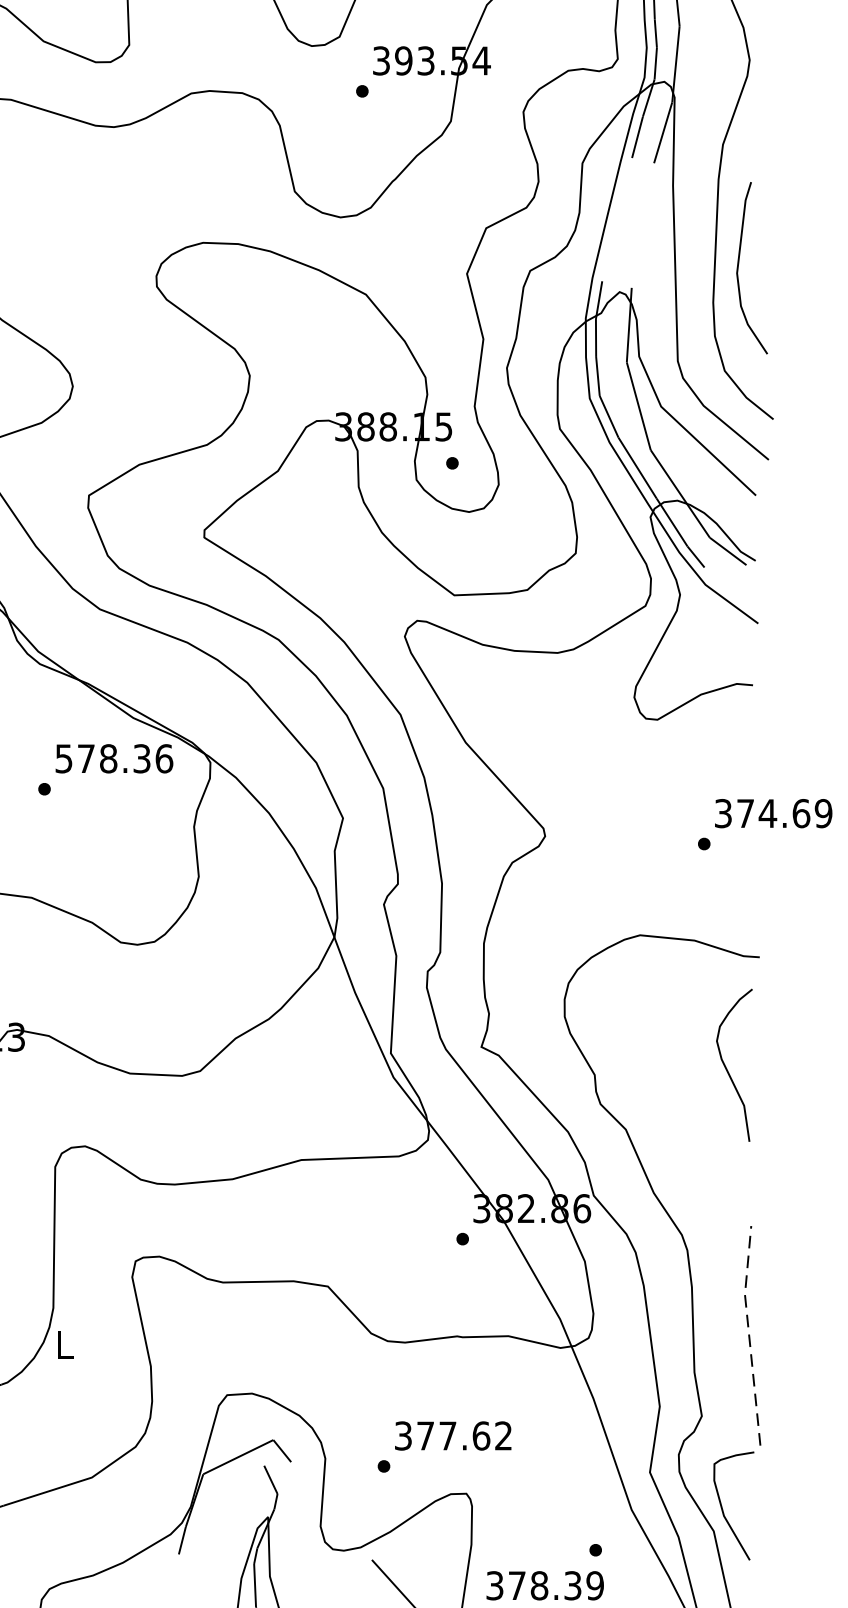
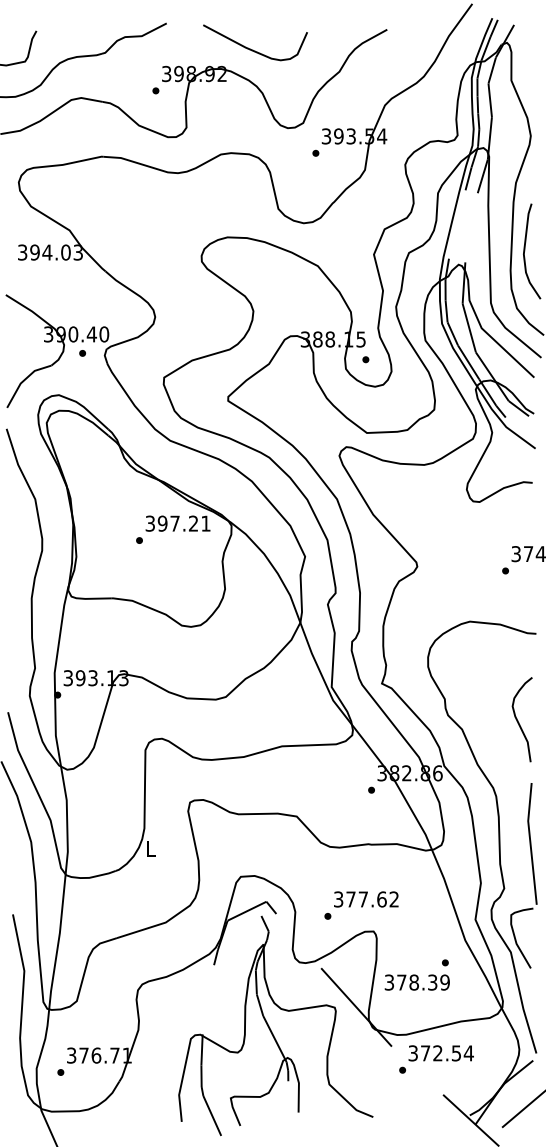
text: (114, 758) -> (178, 523), 578.36 -> 397.21
curve: (727, 1066) -> (518, 720), moved
line: (749, 1333) -> (530, 842), dashed -> solid

